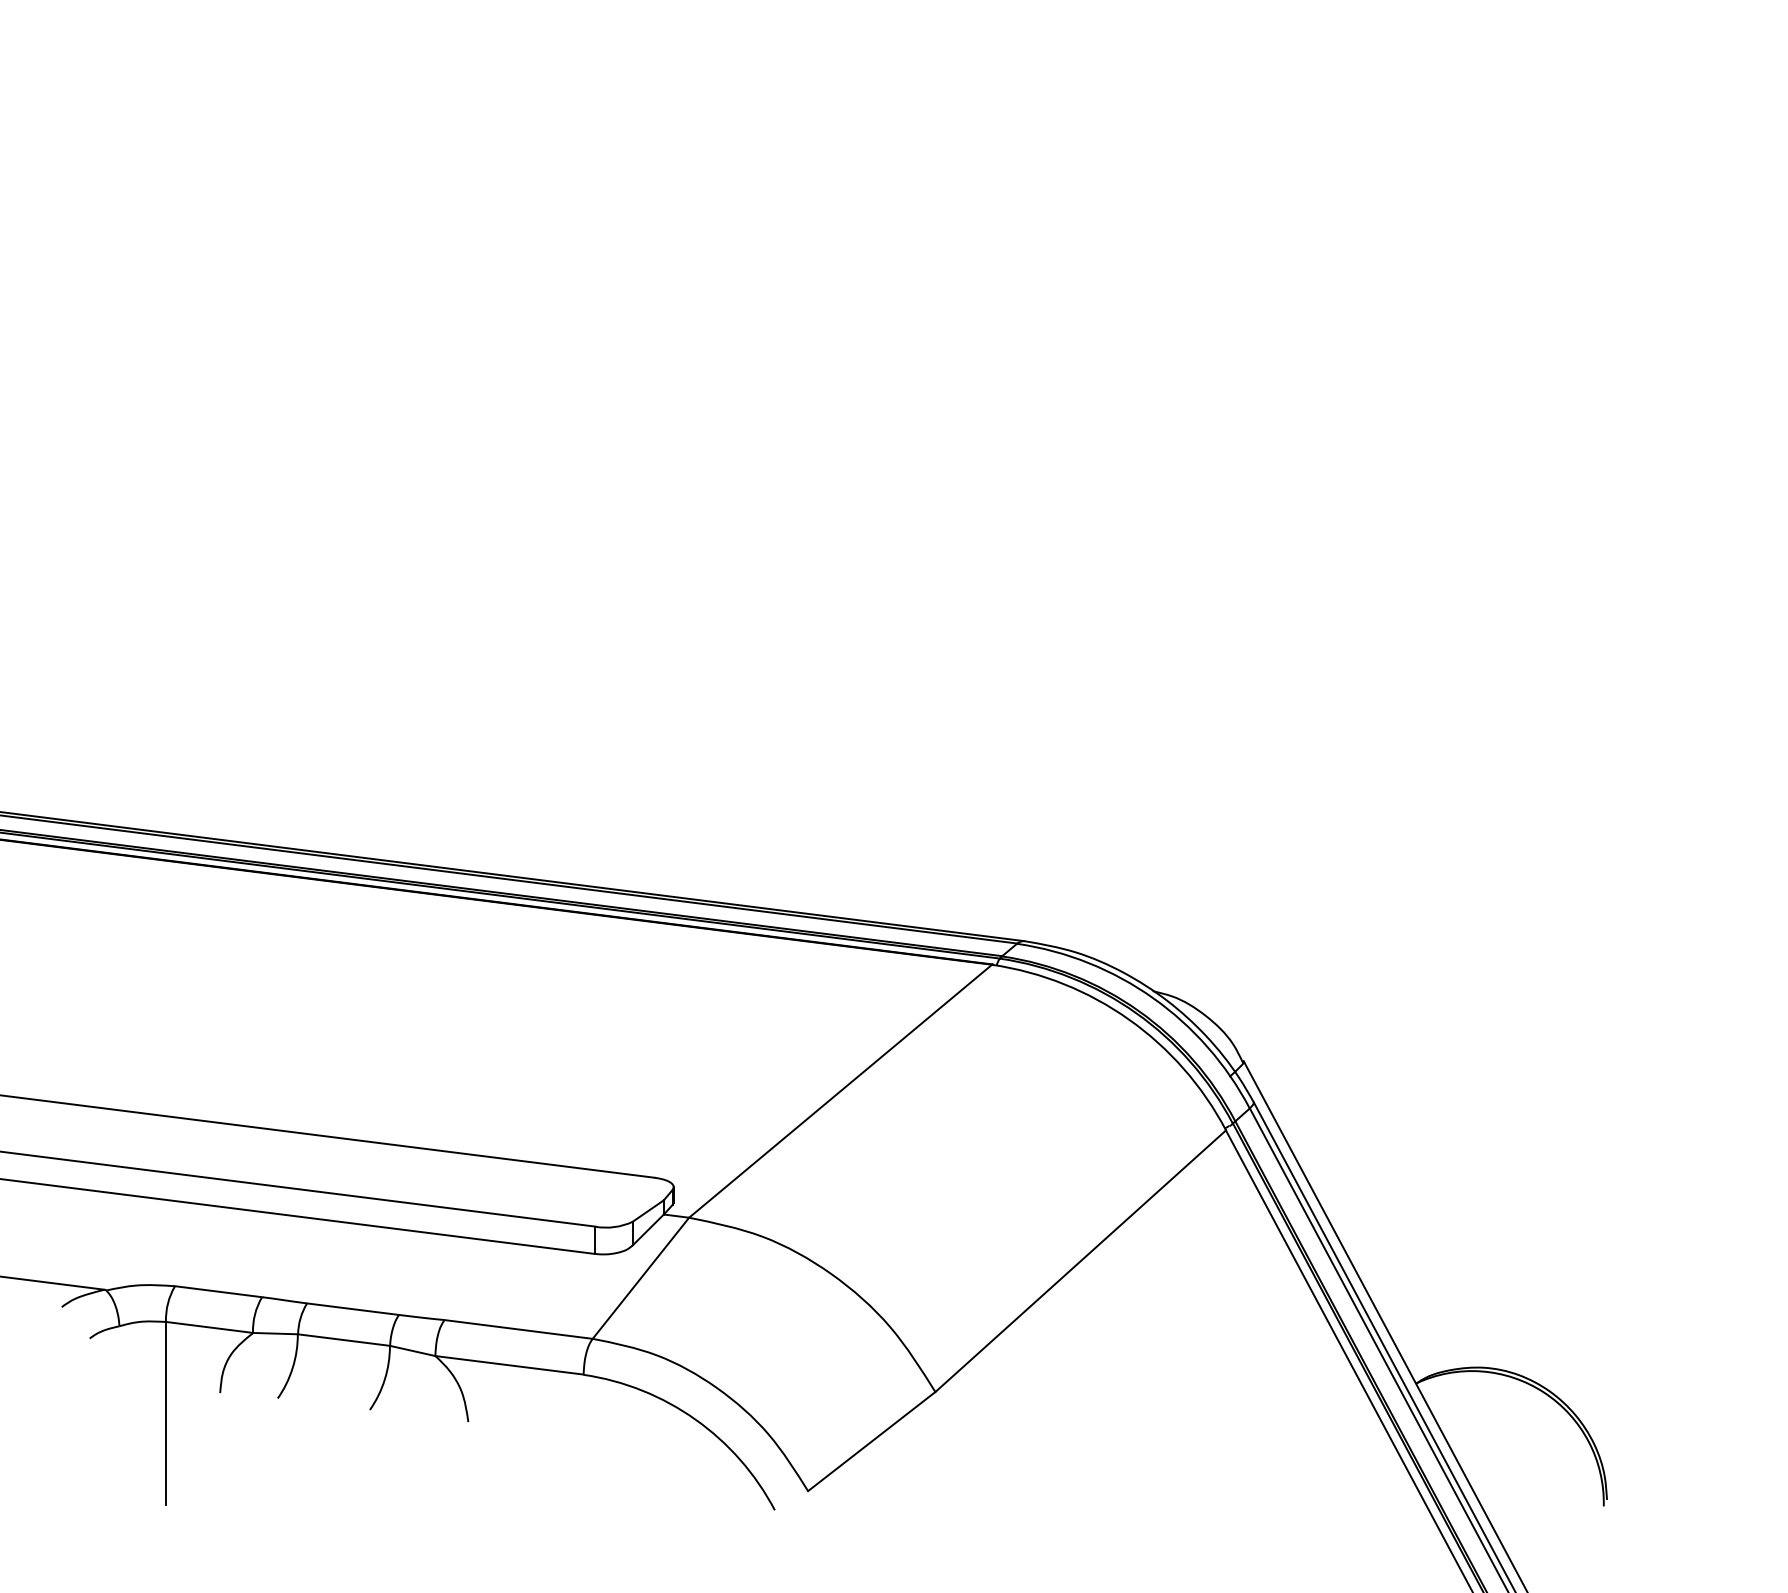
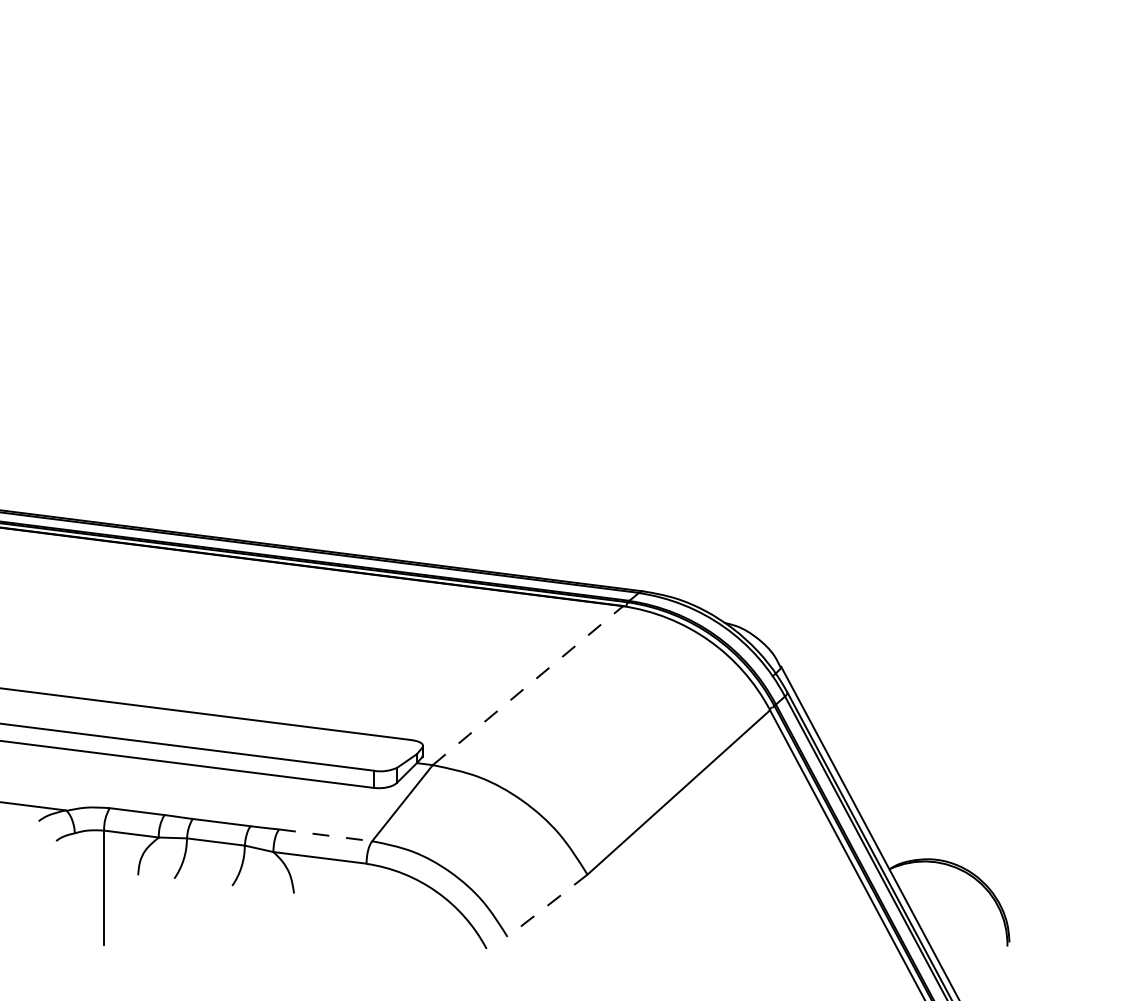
line: (839, 1090) -> (527, 685), solid -> dashed
line: (518, 1329) -> (325, 835), solid -> dashed
line: (871, 1441) -> (547, 905), solid -> dashed

